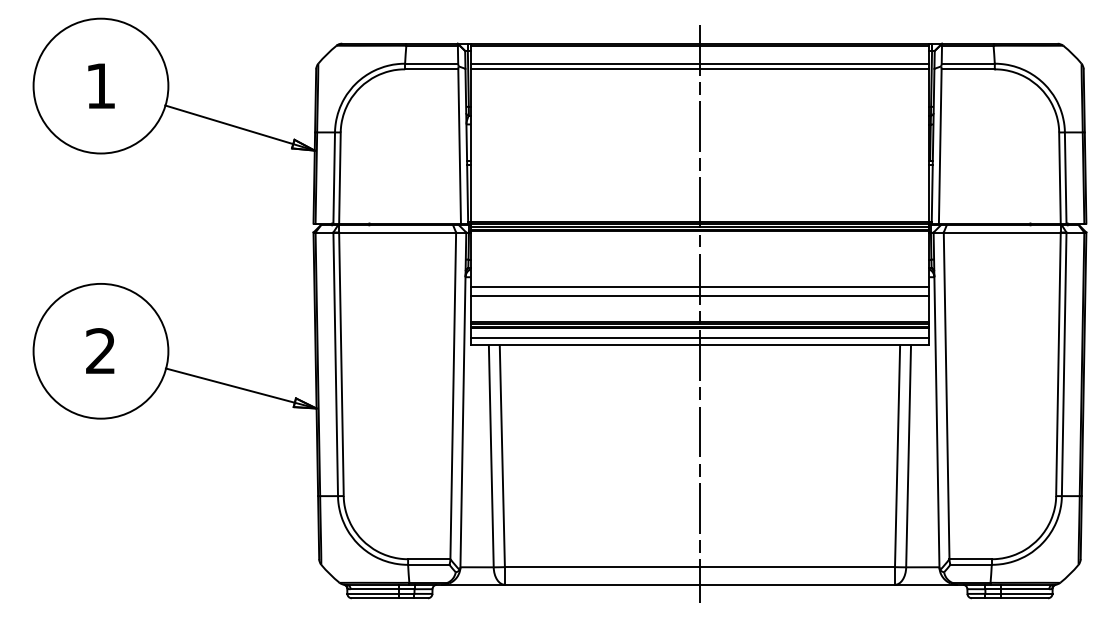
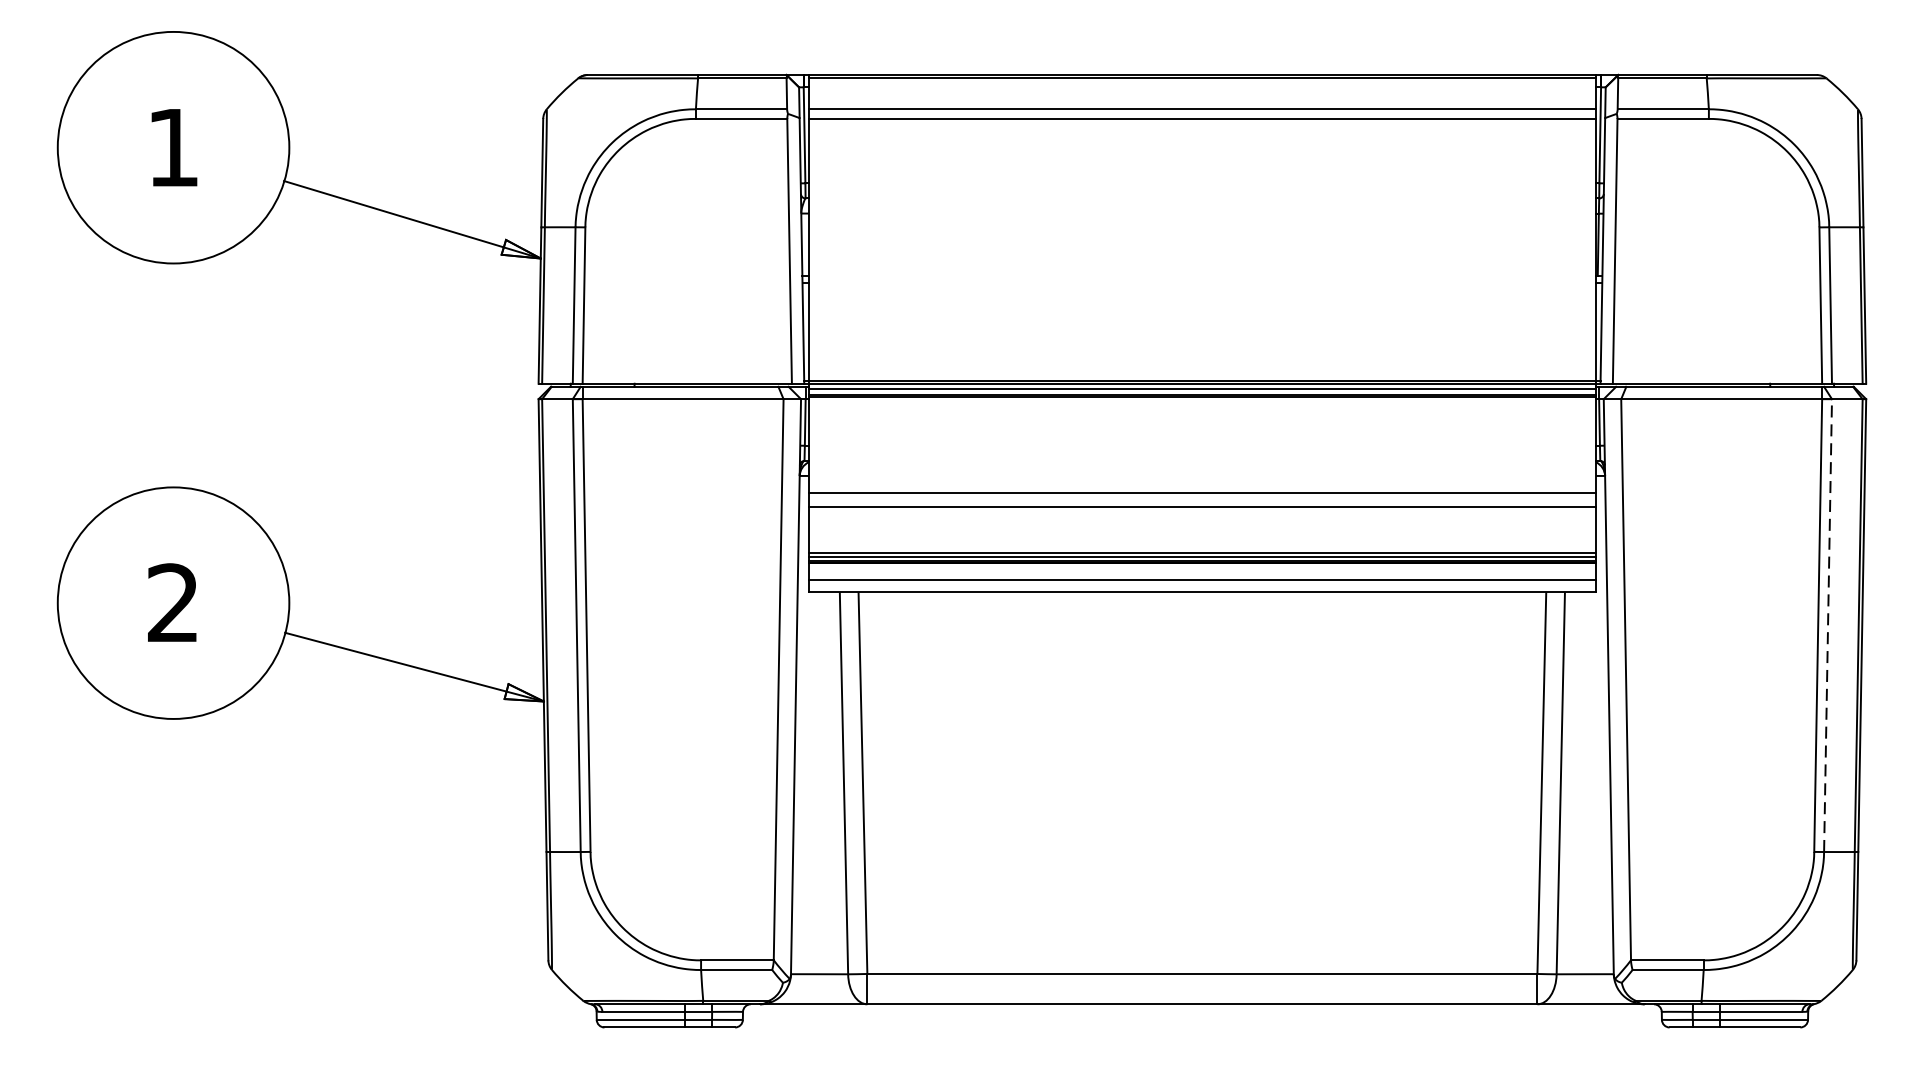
line: (699, 313) -> (1201, 538), removed
line: (1064, 364) -> (1828, 625), solid -> dashed

